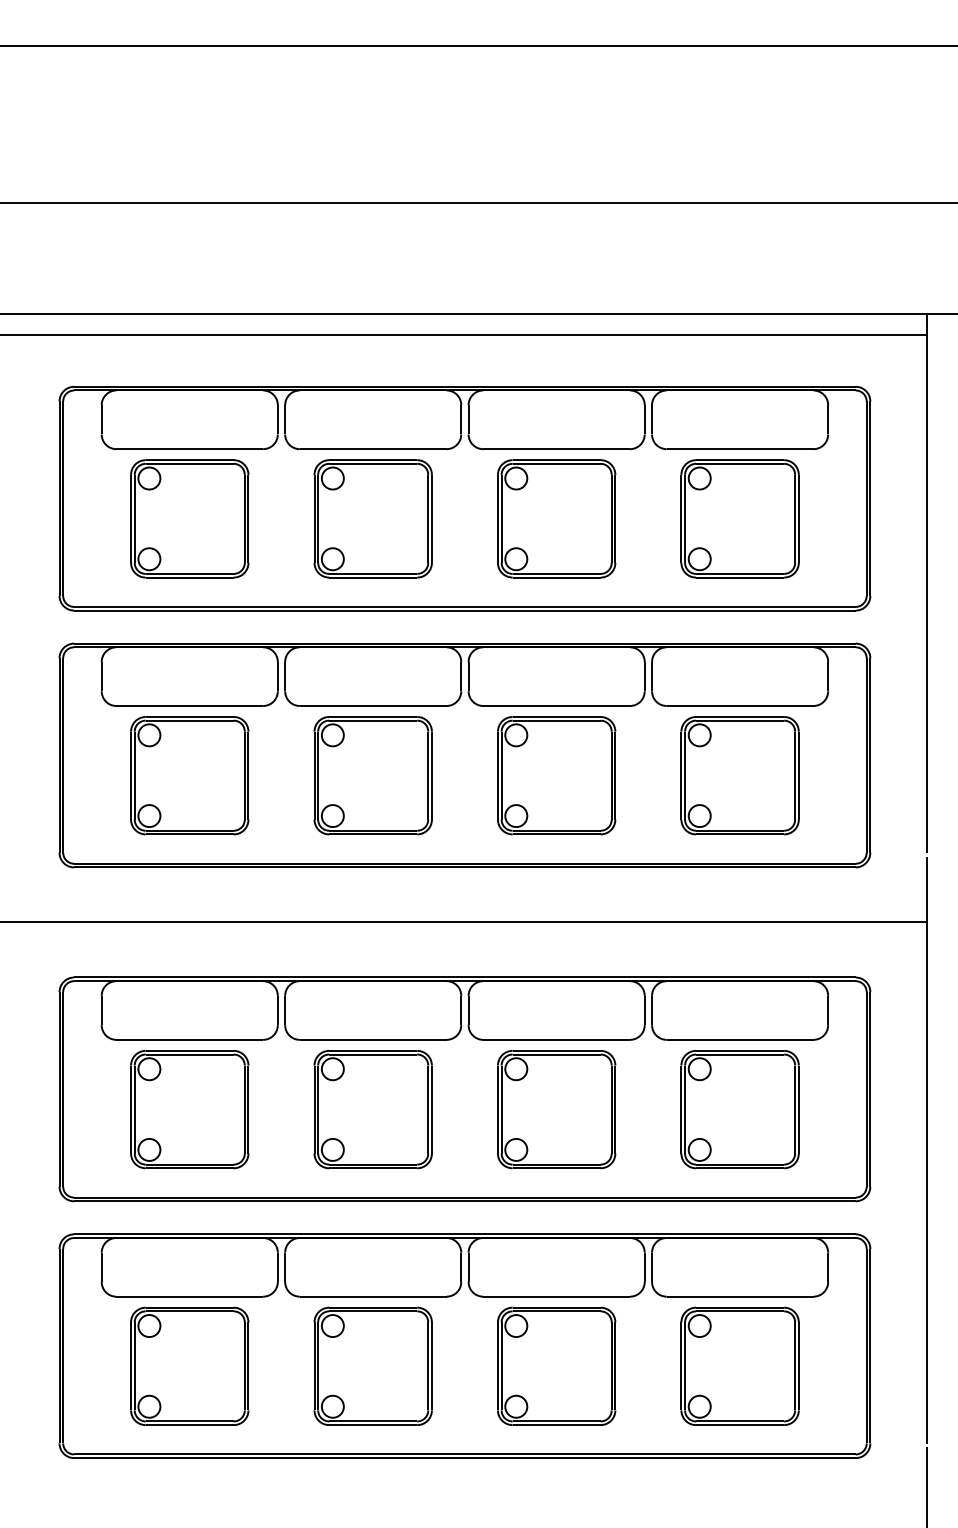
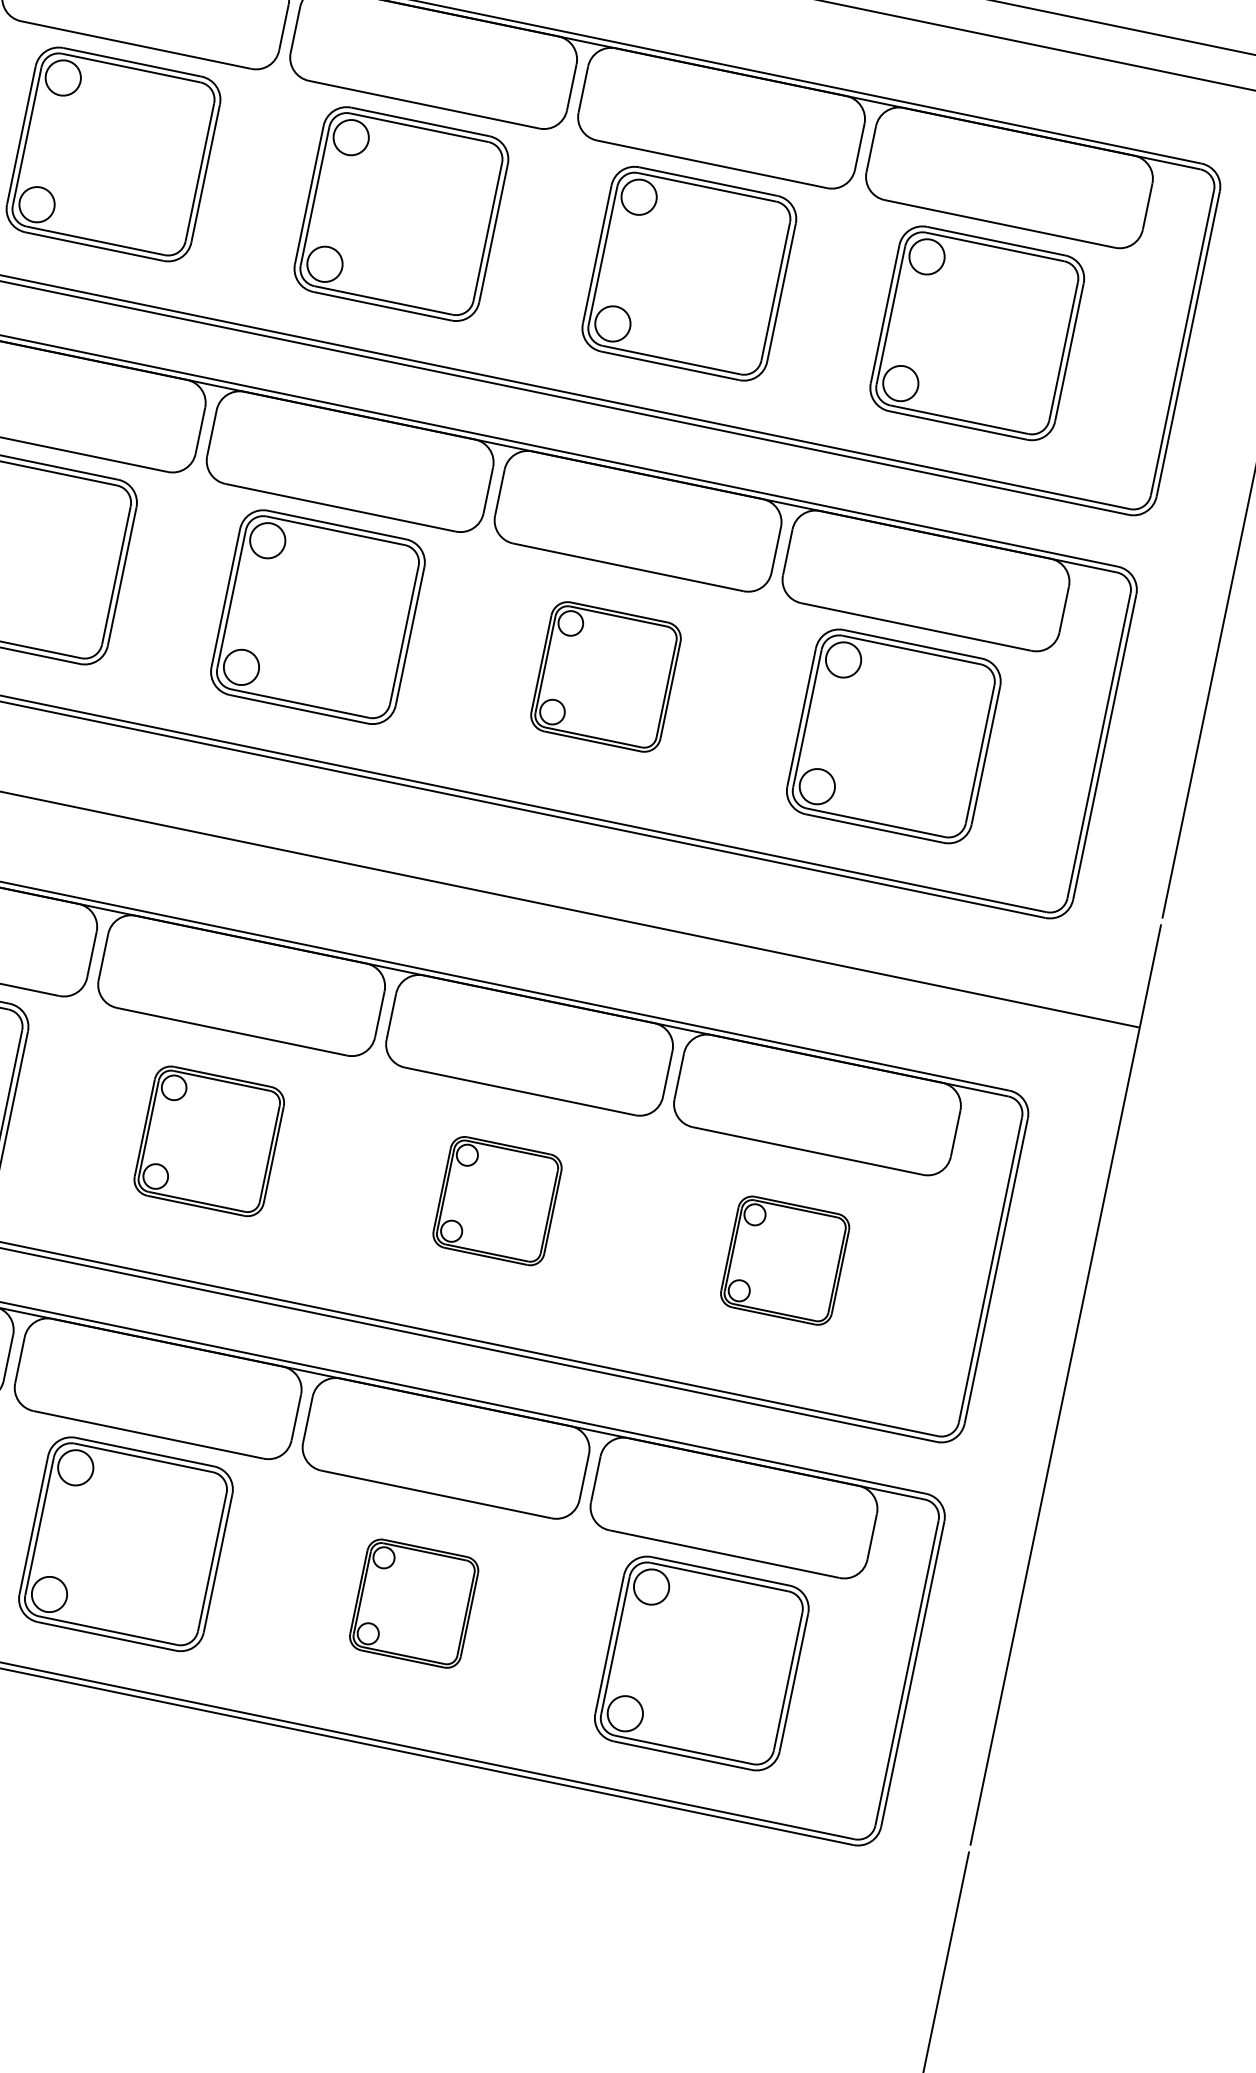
part: (556, 775) -> (605, 676), size x0.7
part: (372, 1109) -> (208, 1140), size x0.7
part: (556, 1109) -> (497, 1200), size x0.6
part: (739, 1109) -> (784, 1260), size x0.6
part: (556, 1365) -> (413, 1602), size x0.6

